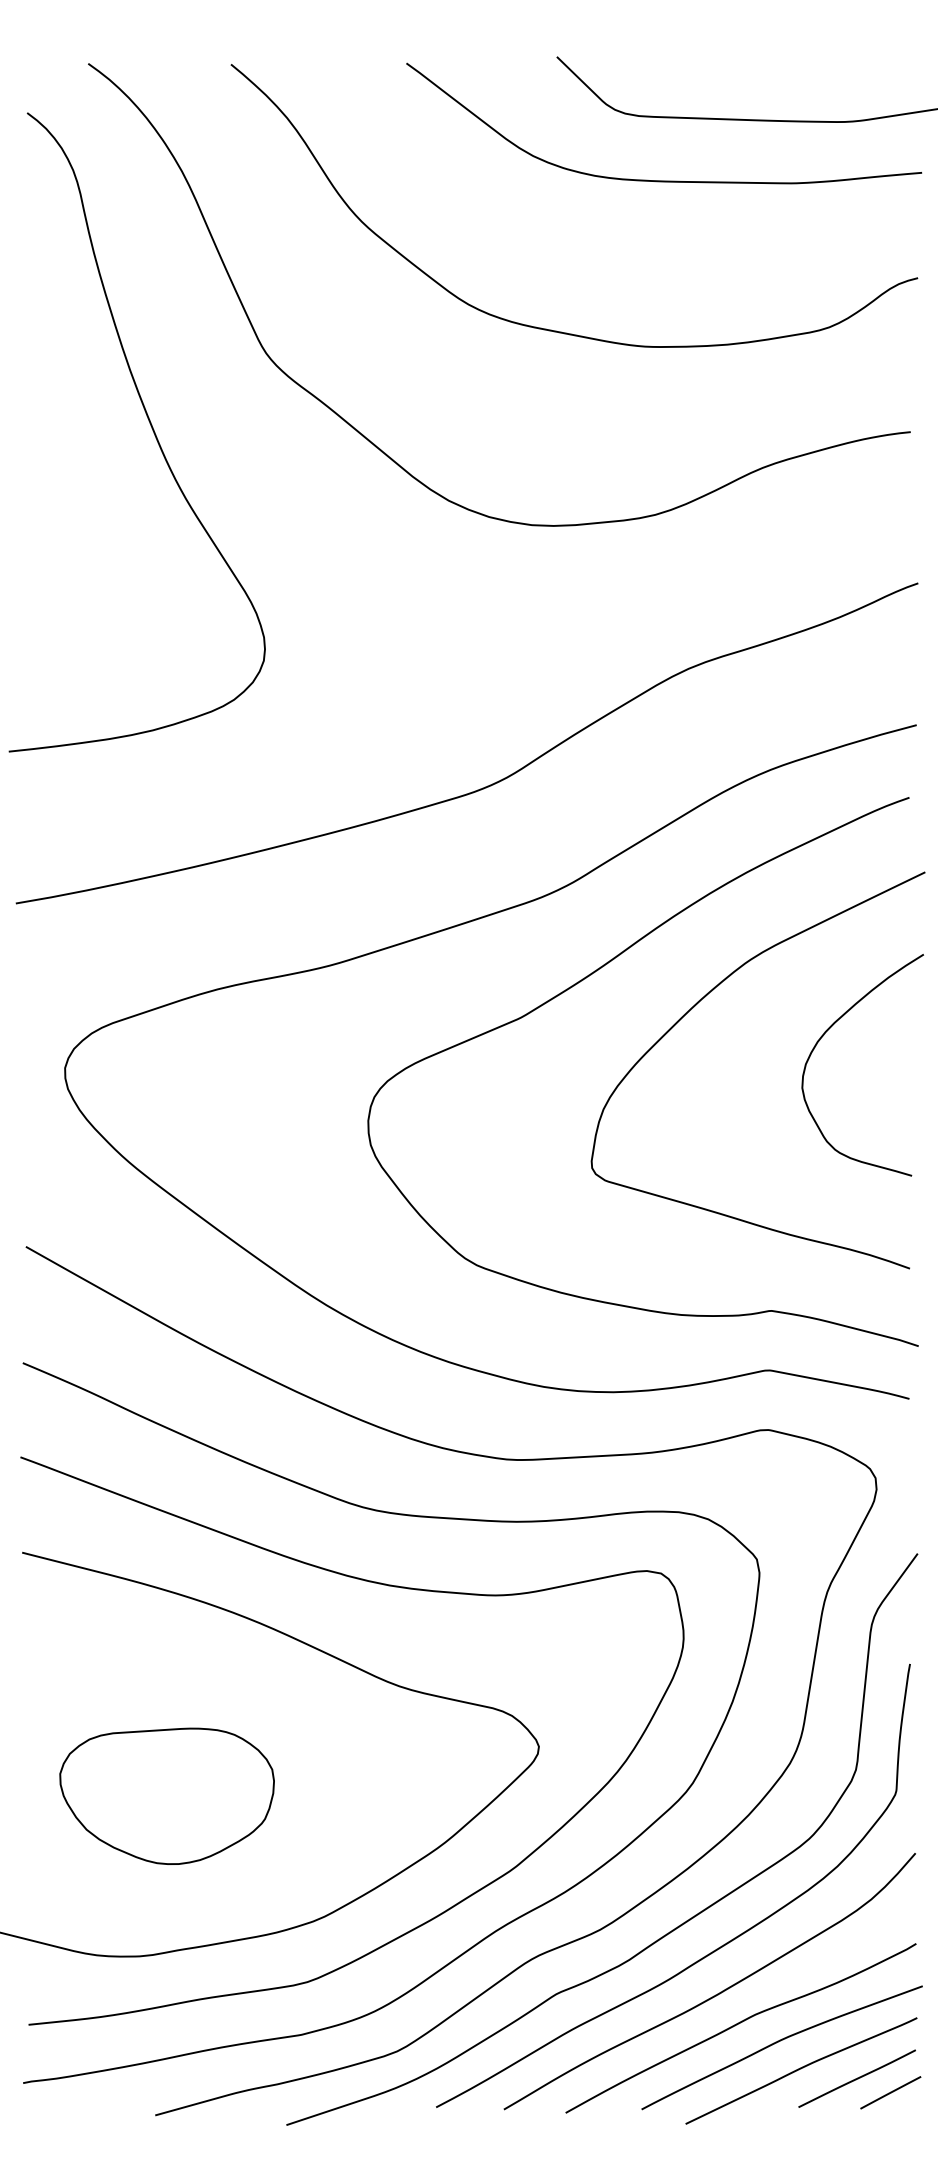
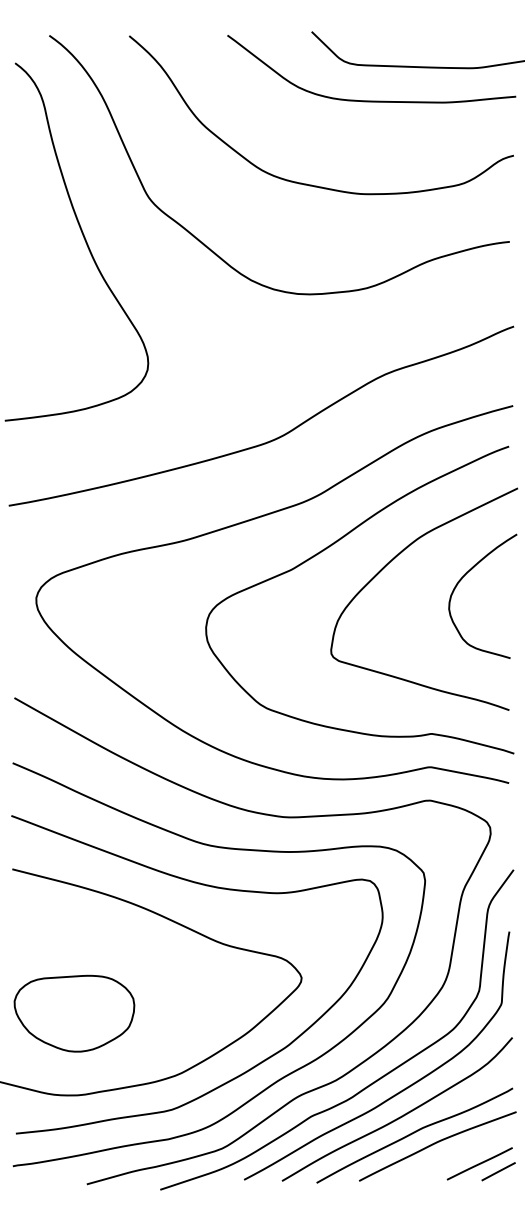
part: (167, 1795) -> (74, 1013), moved
curve: (801, 2069) -> (448, 1158), removed

